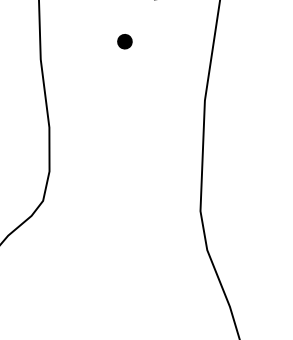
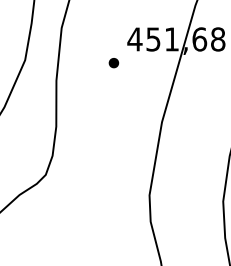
part: (124, 42) -> (113, 63), moved

